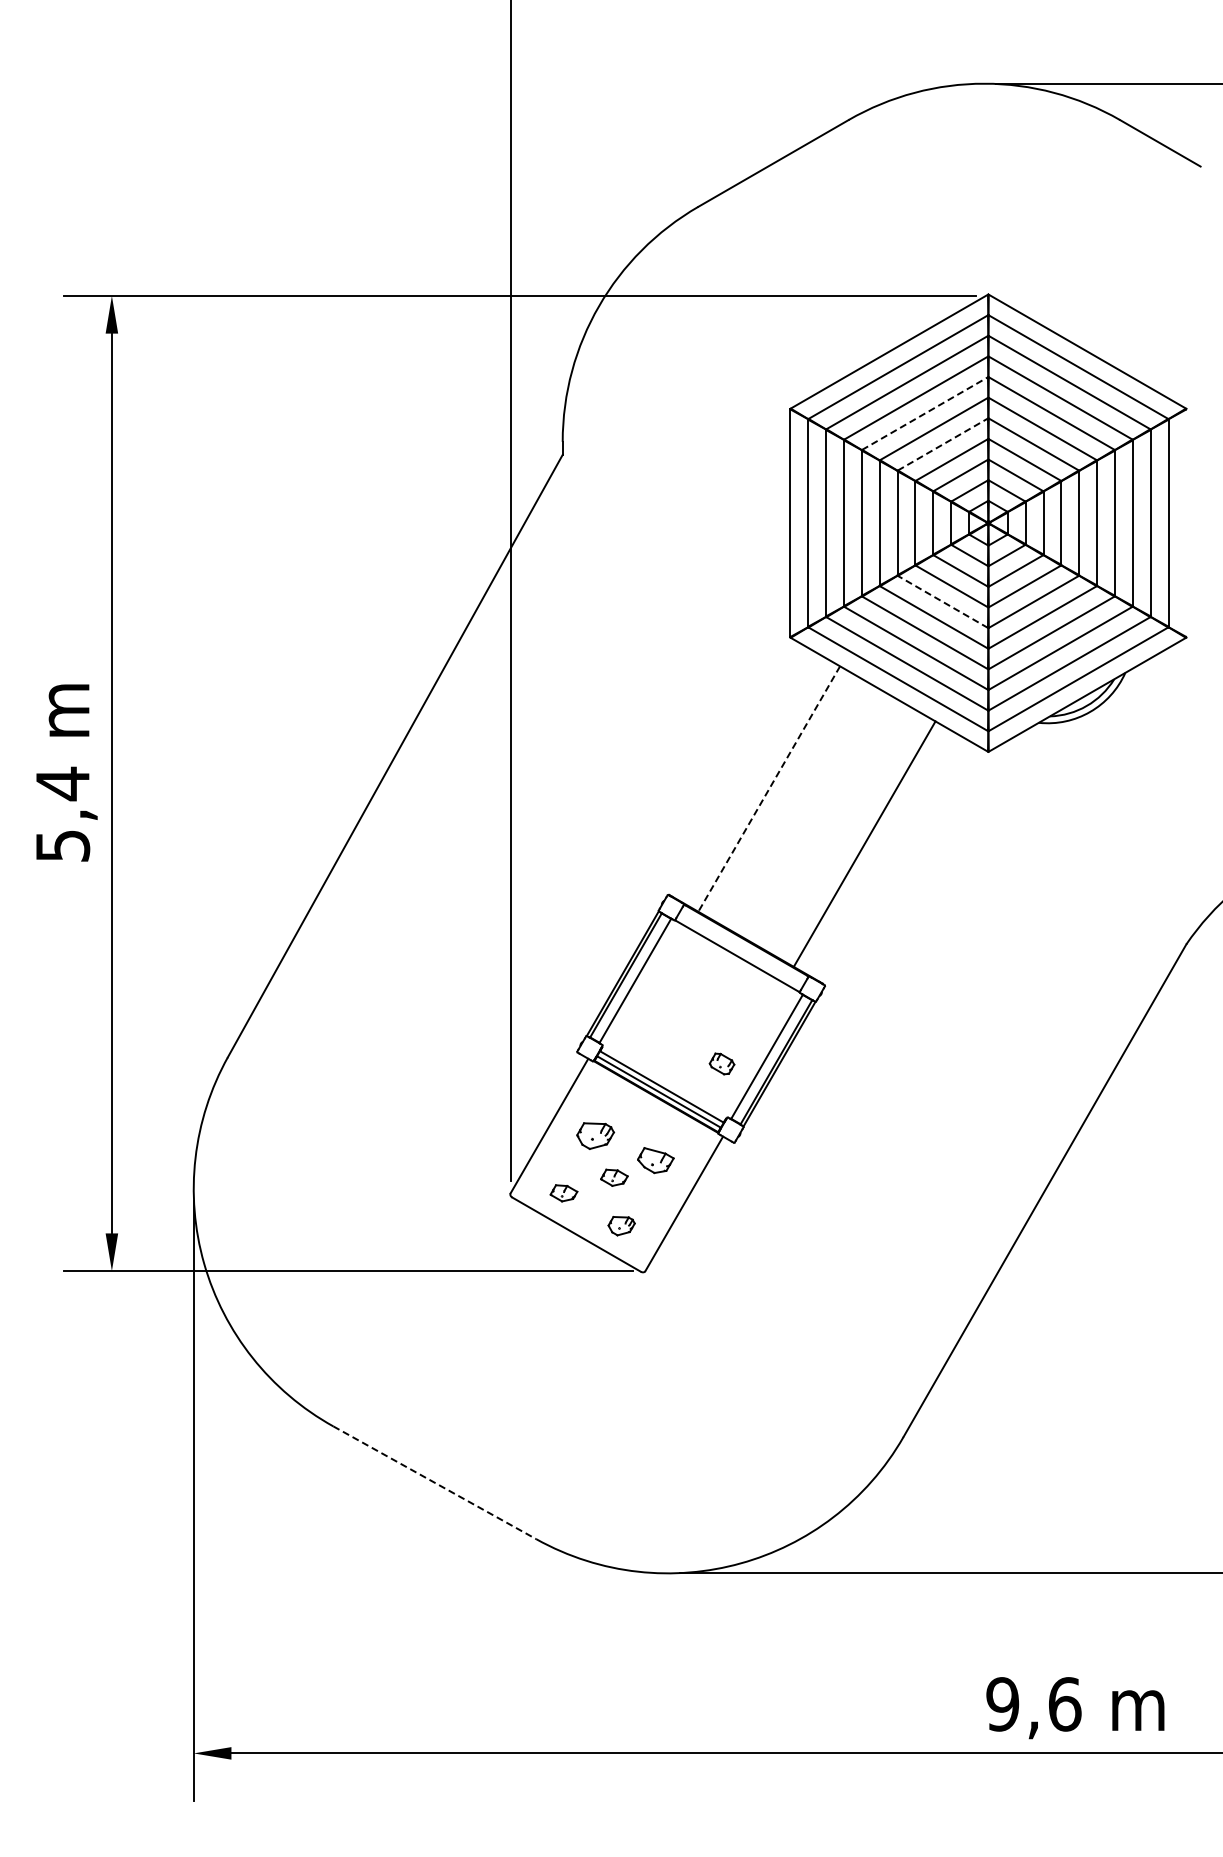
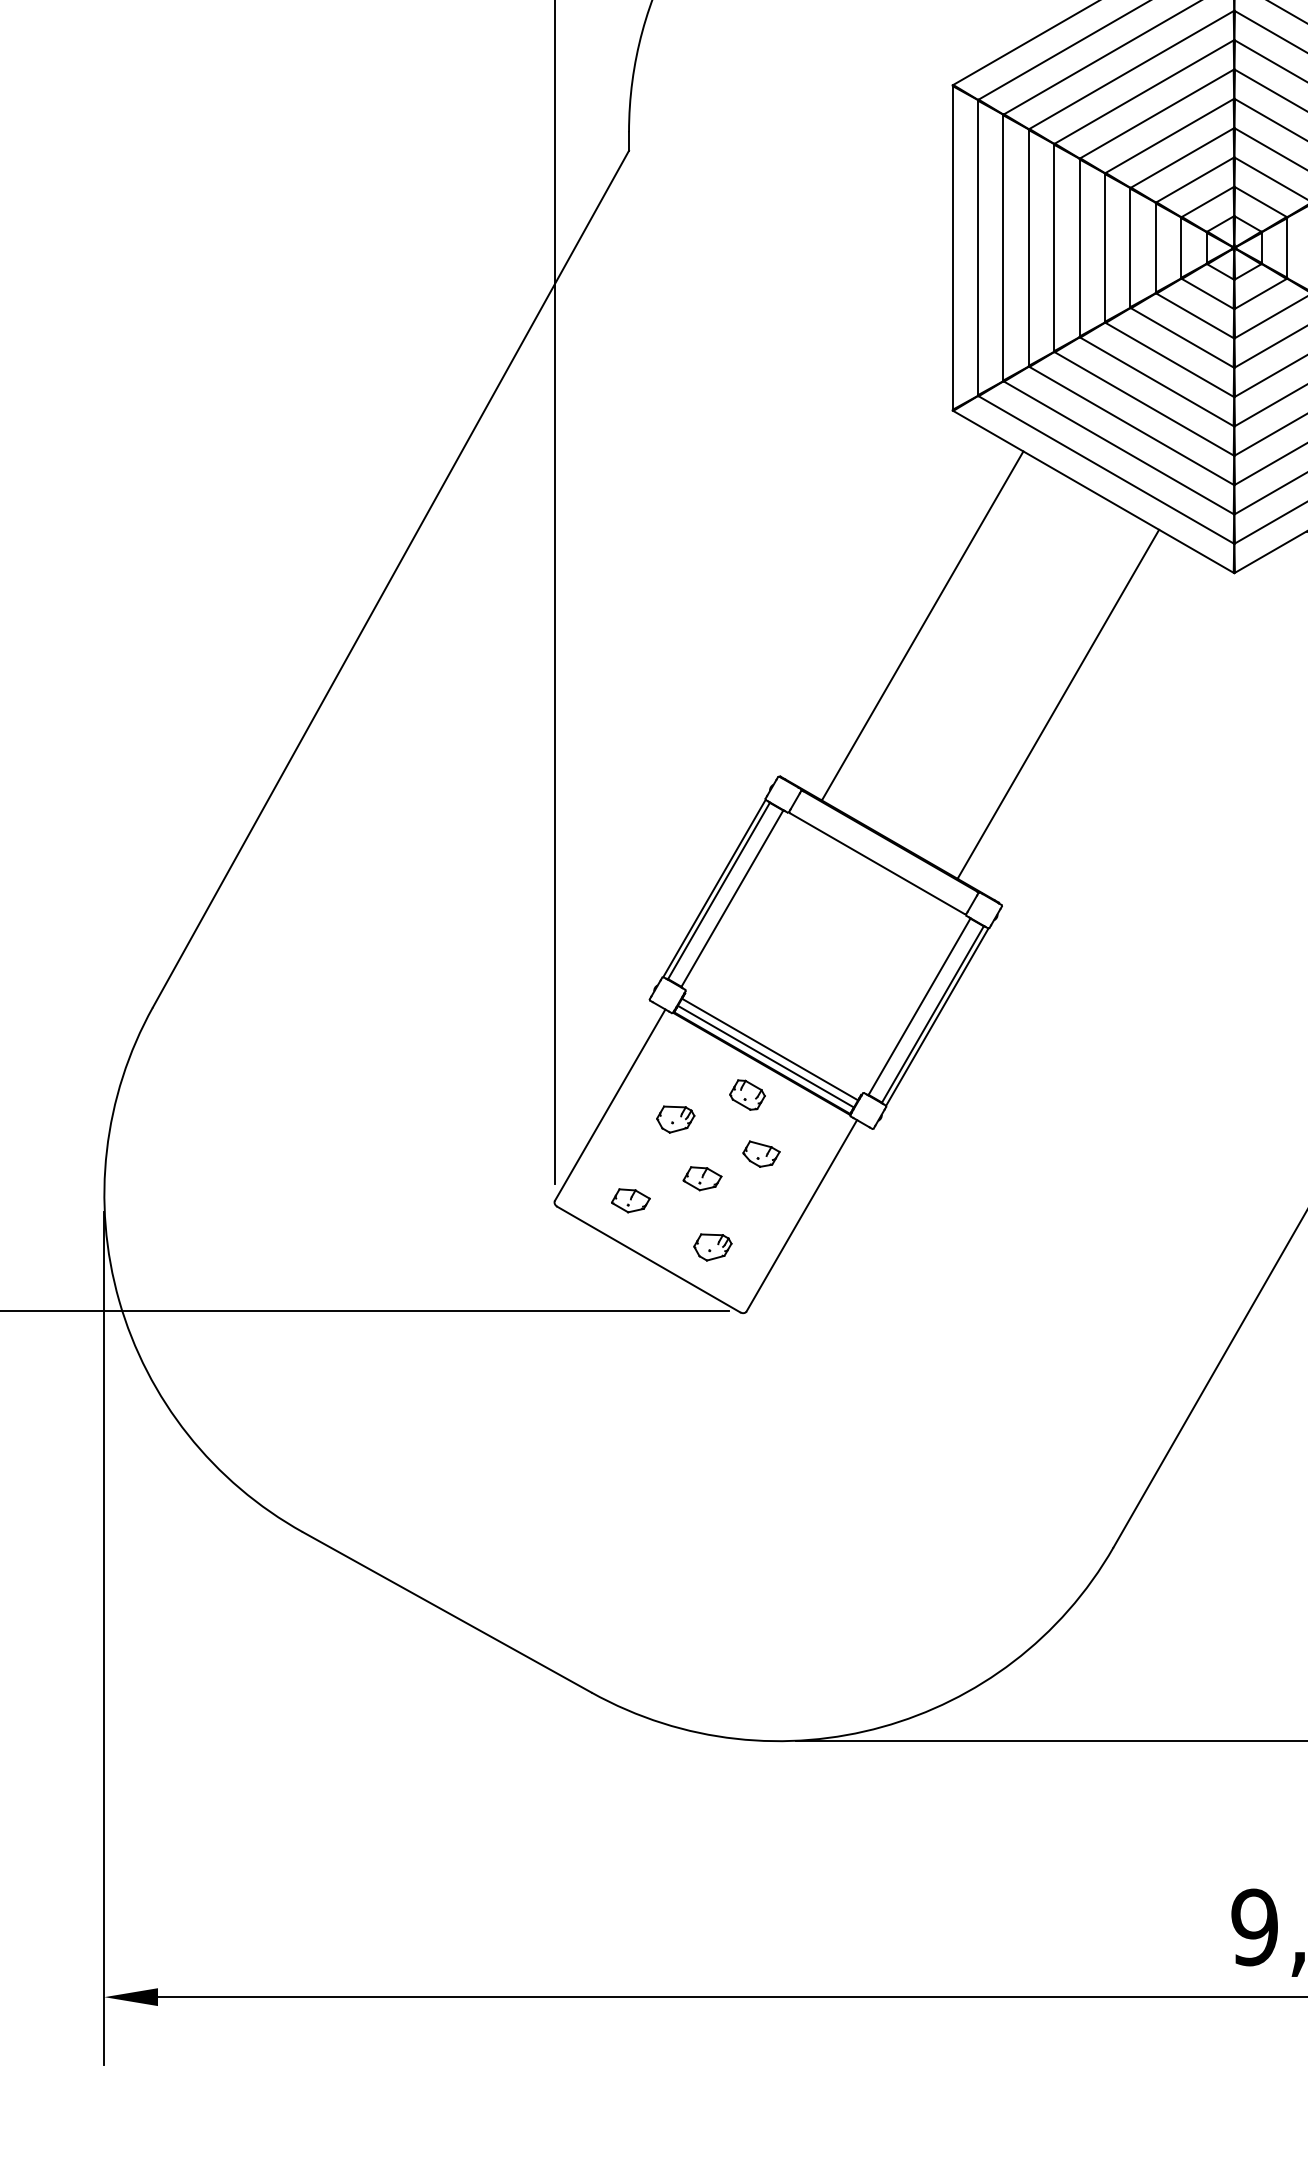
line: (925, 413) -> (1144, 91), dashed -> solid
line: (943, 444) -> (1170, 136), dashed -> solid
line: (942, 601) -> (1169, 359), dashed -> solid
line: (769, 789) -> (923, 626), dashed -> solid
part: (721, 1063) -> (746, 1094), moved
part: (595, 1136) -> (675, 1119), size x0.71
part: (655, 1160) -> (760, 1154), size x0.71
line: (435, 1483) -> (448, 1613), dashed -> solid

